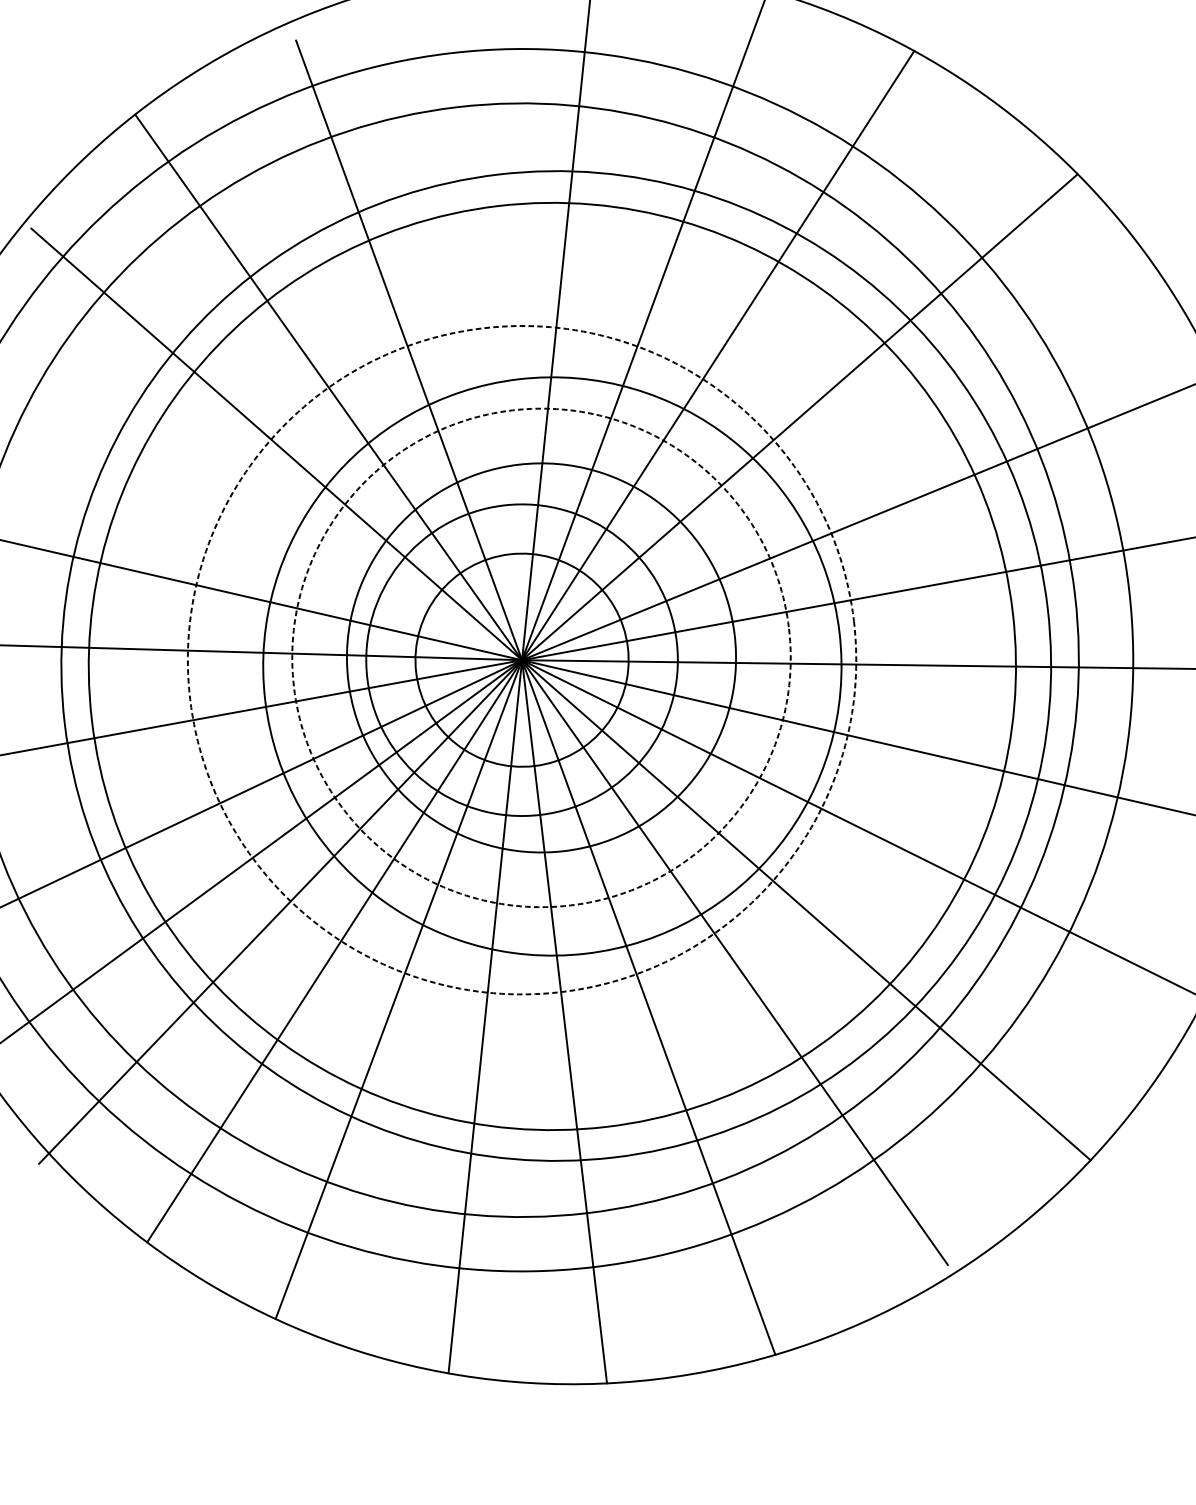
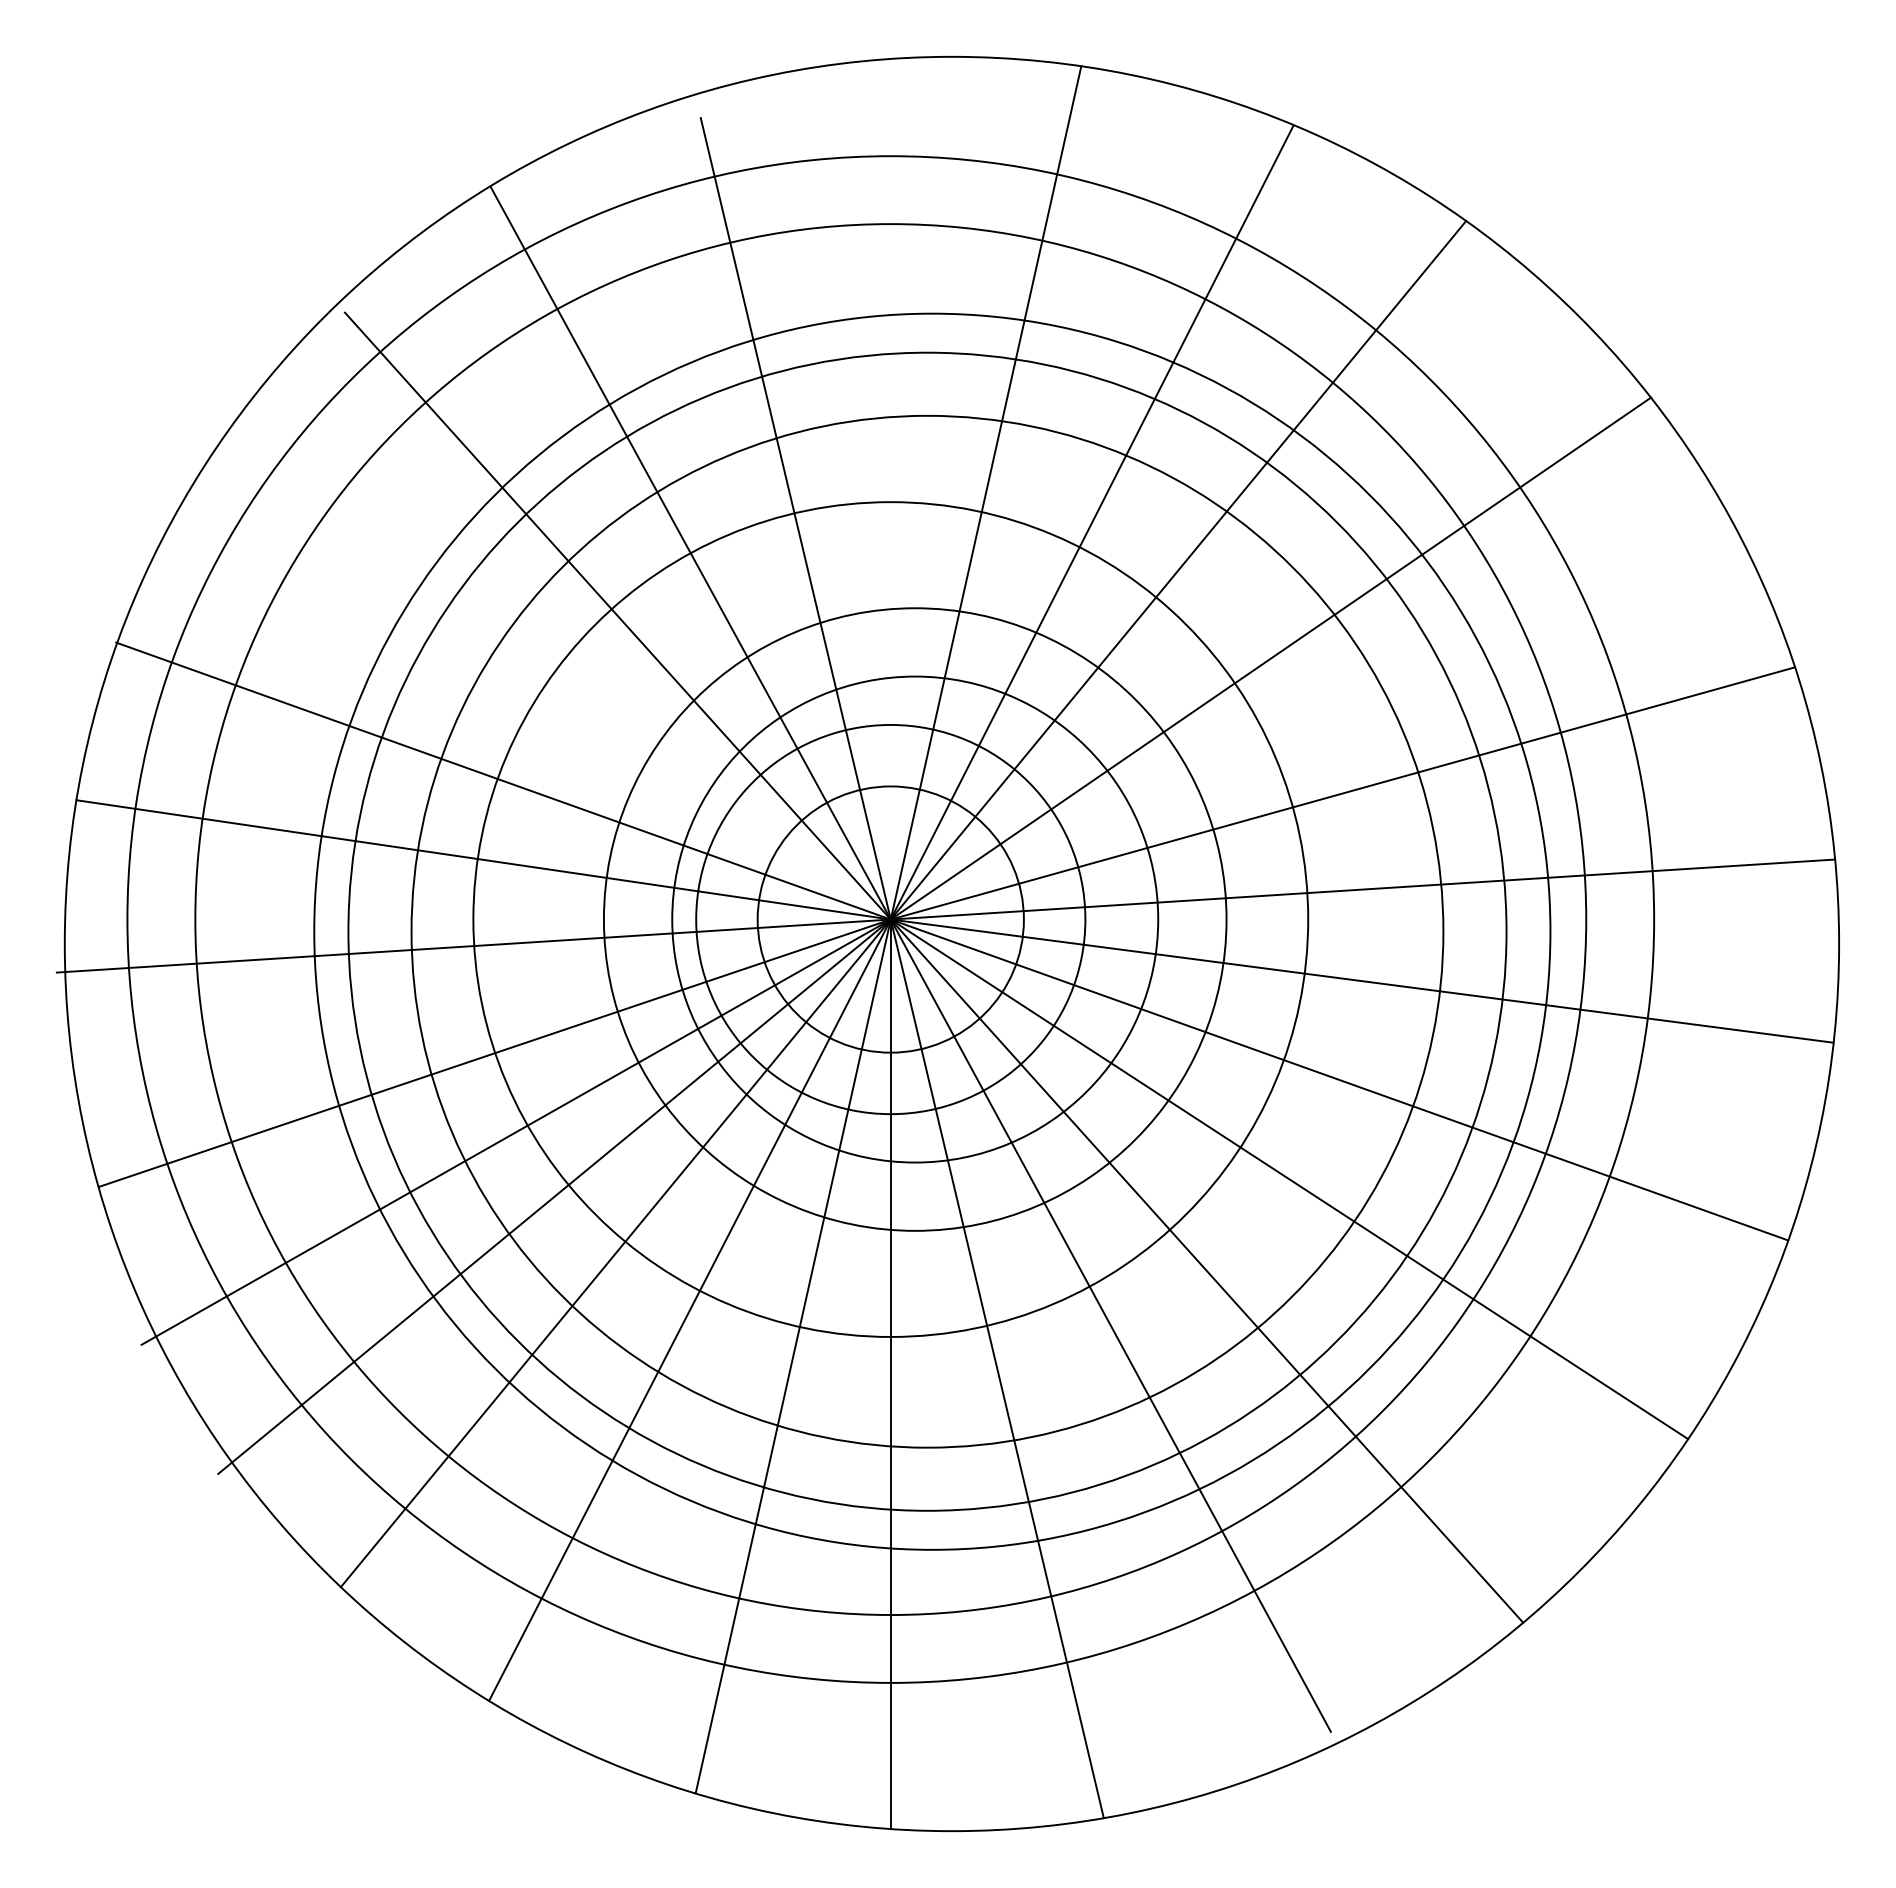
circle: (540, 657) -> (914, 919), dashed -> solid
circle: (521, 660) -> (890, 919), dashed -> solid
circle: (552, 666) -> (927, 931), size x1.43

